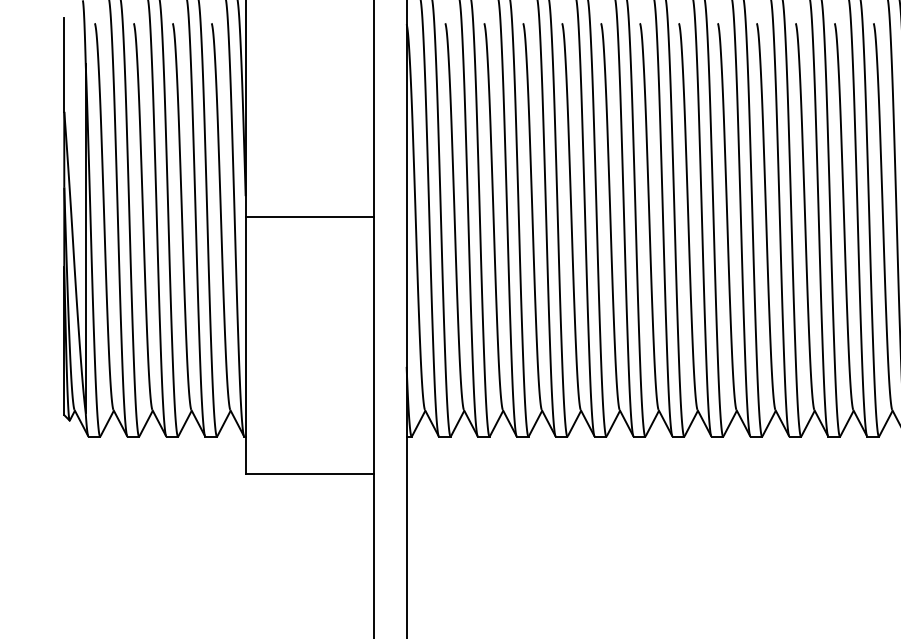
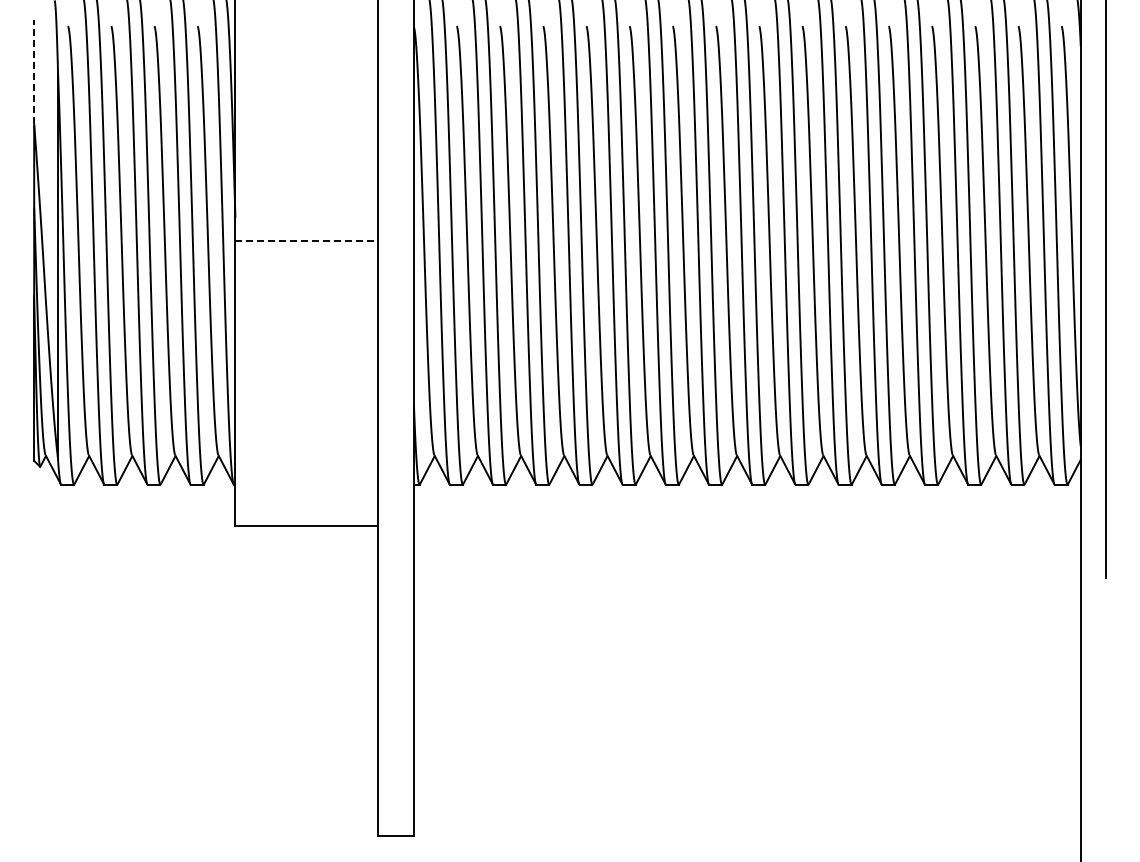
line: (64, 64) -> (34, 71), solid -> dashed
line: (310, 216) -> (307, 240), solid -> dashed

